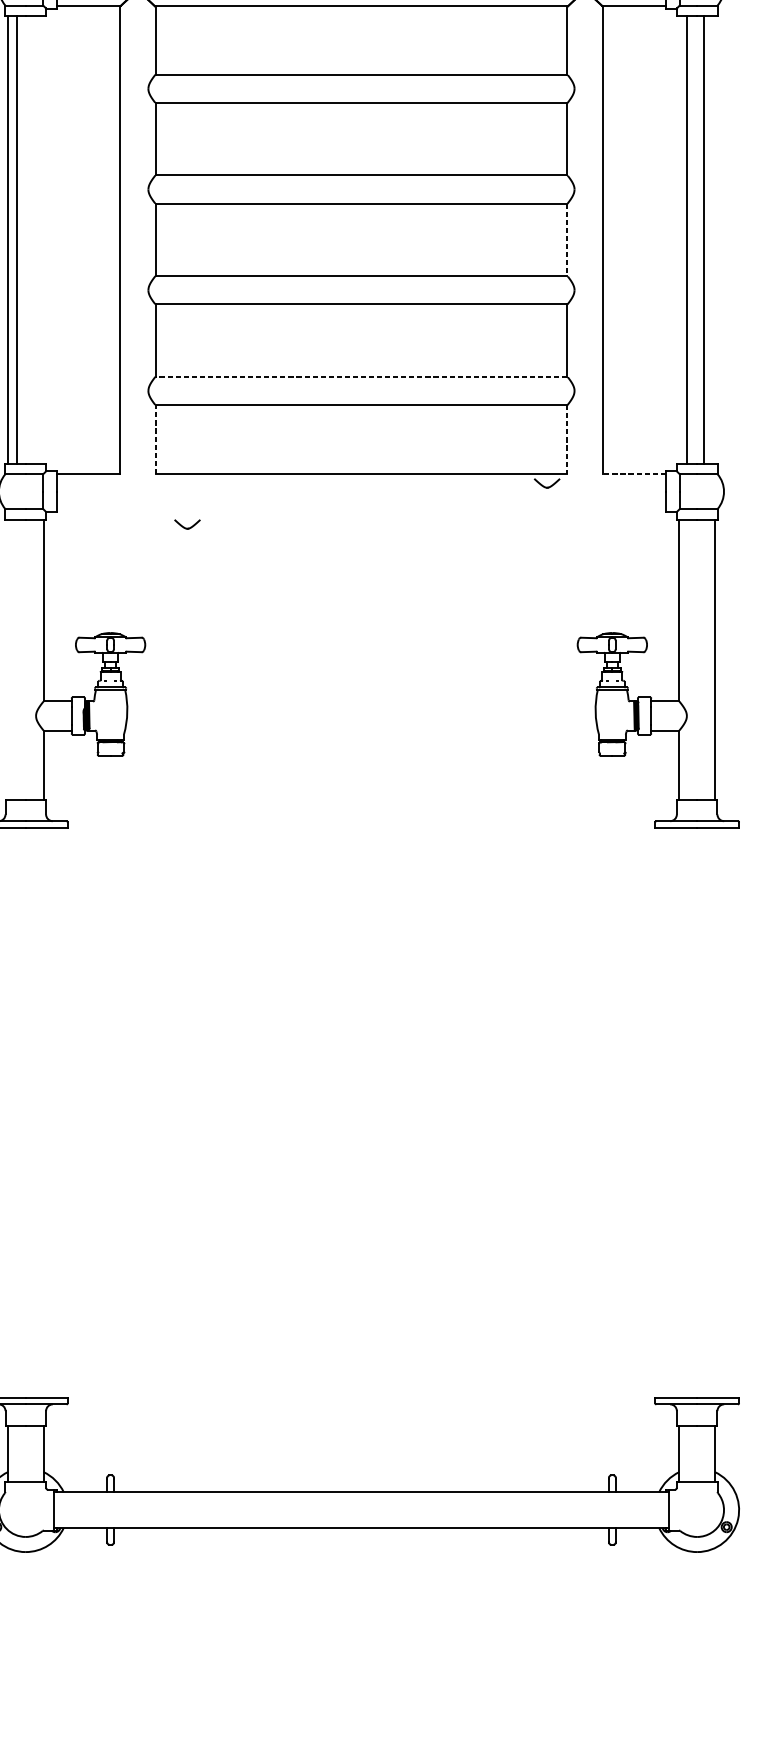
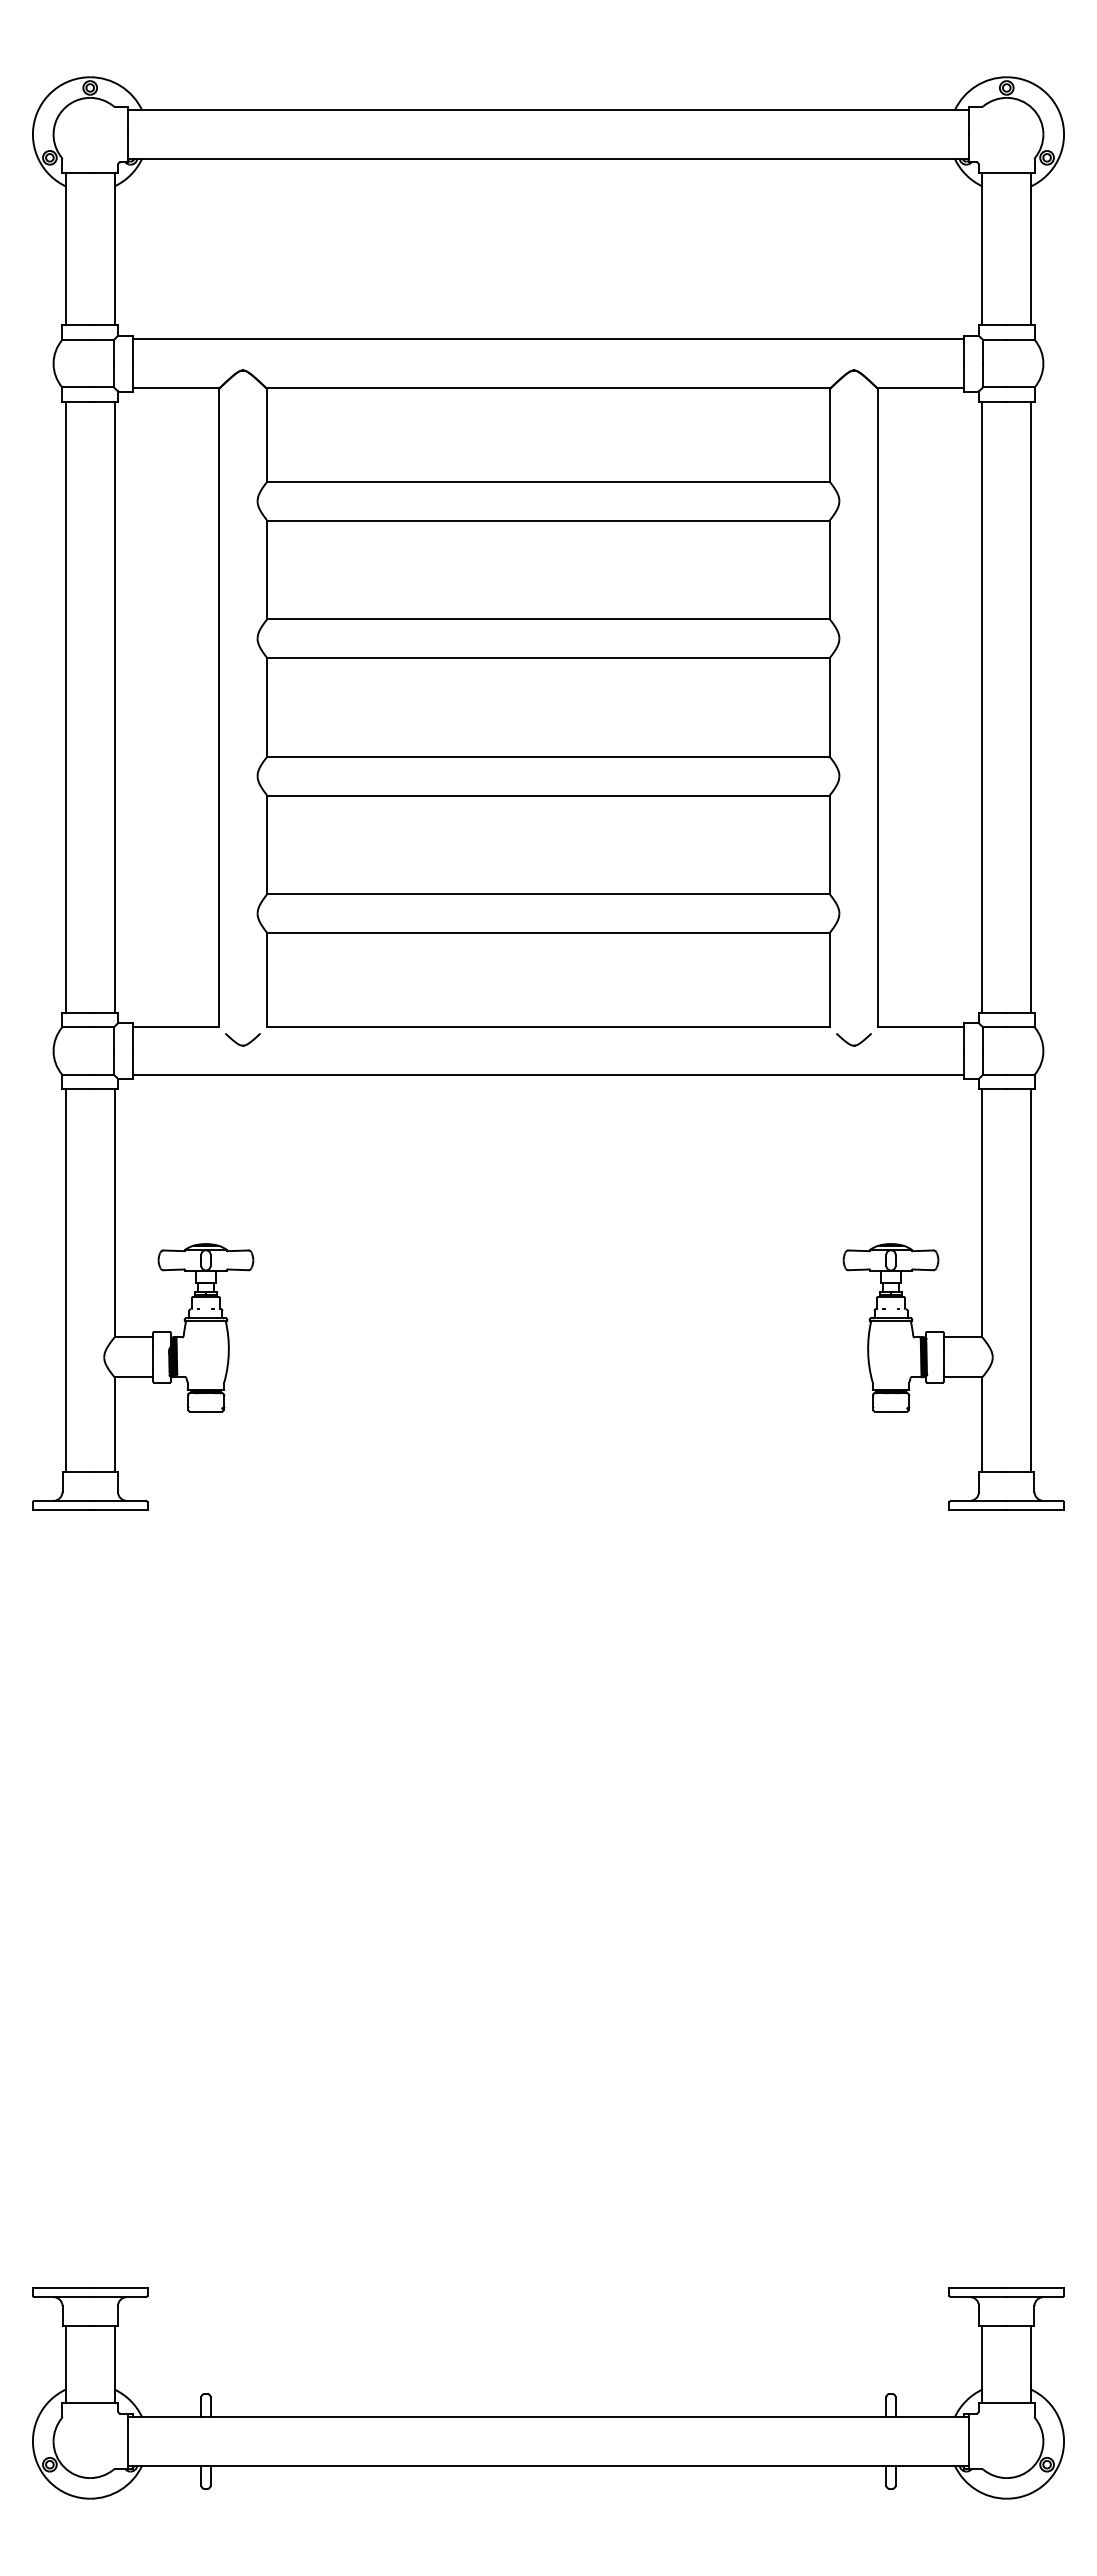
line: (17, 239) -> (114, 706), moved
line: (687, 239) -> (1031, 706), moved
line: (703, 239) -> (982, 706), moved
line: (567, 240) -> (829, 707), dashed -> solid
line: (361, 376) -> (548, 894), dashed -> solid
line: (155, 439) -> (267, 979), dashed -> solid
line: (567, 439) -> (829, 979), dashed -> solid
line: (634, 473) -> (921, 1026), dashed -> solid
part: (546, 483) -> (853, 1039), moved
line: (361, 509) -> (548, 1075), added
part: (187, 524) -> (242, 1039), moved
line: (7, 659) -> (65, 1280), added

